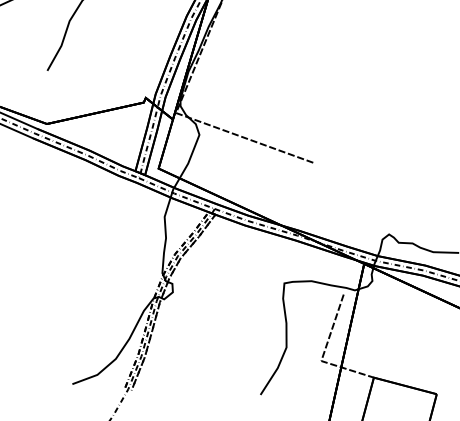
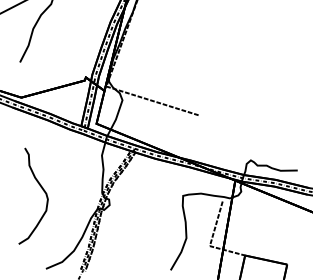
curve: (72, 265) -> (42, 190), added

